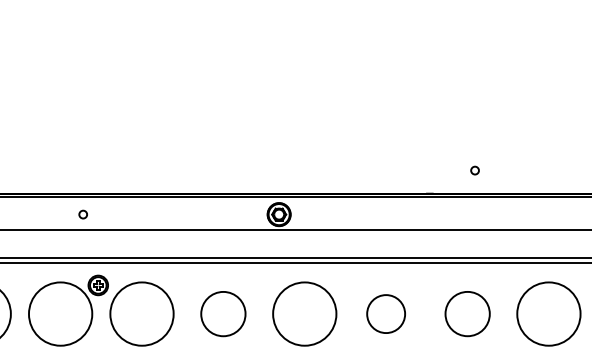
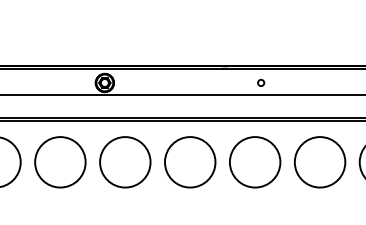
circle: (474, 170) -> (260, 82), moved
circle: (223, 313) -> (60, 161), size x1.43
circle: (385, 313) -> (189, 161), size x1.67
circle: (467, 313) -> (255, 161), size x1.43

